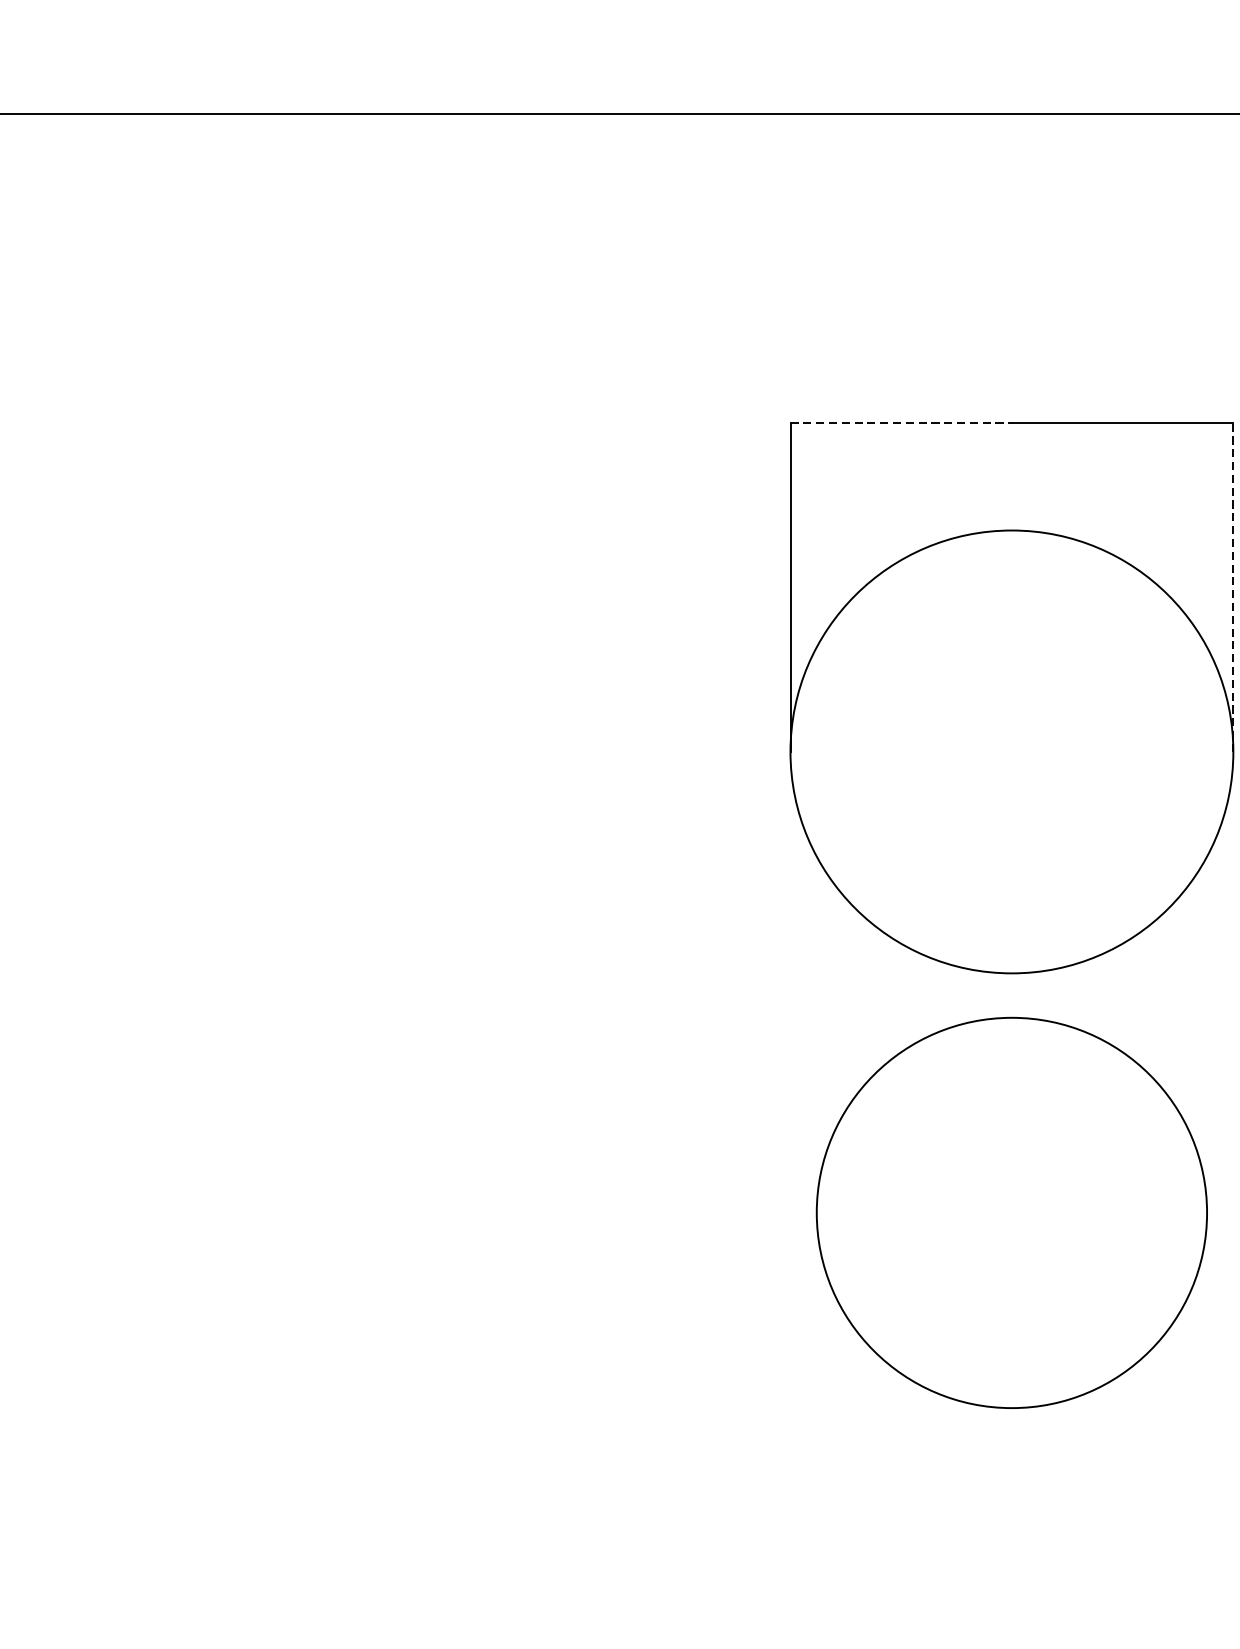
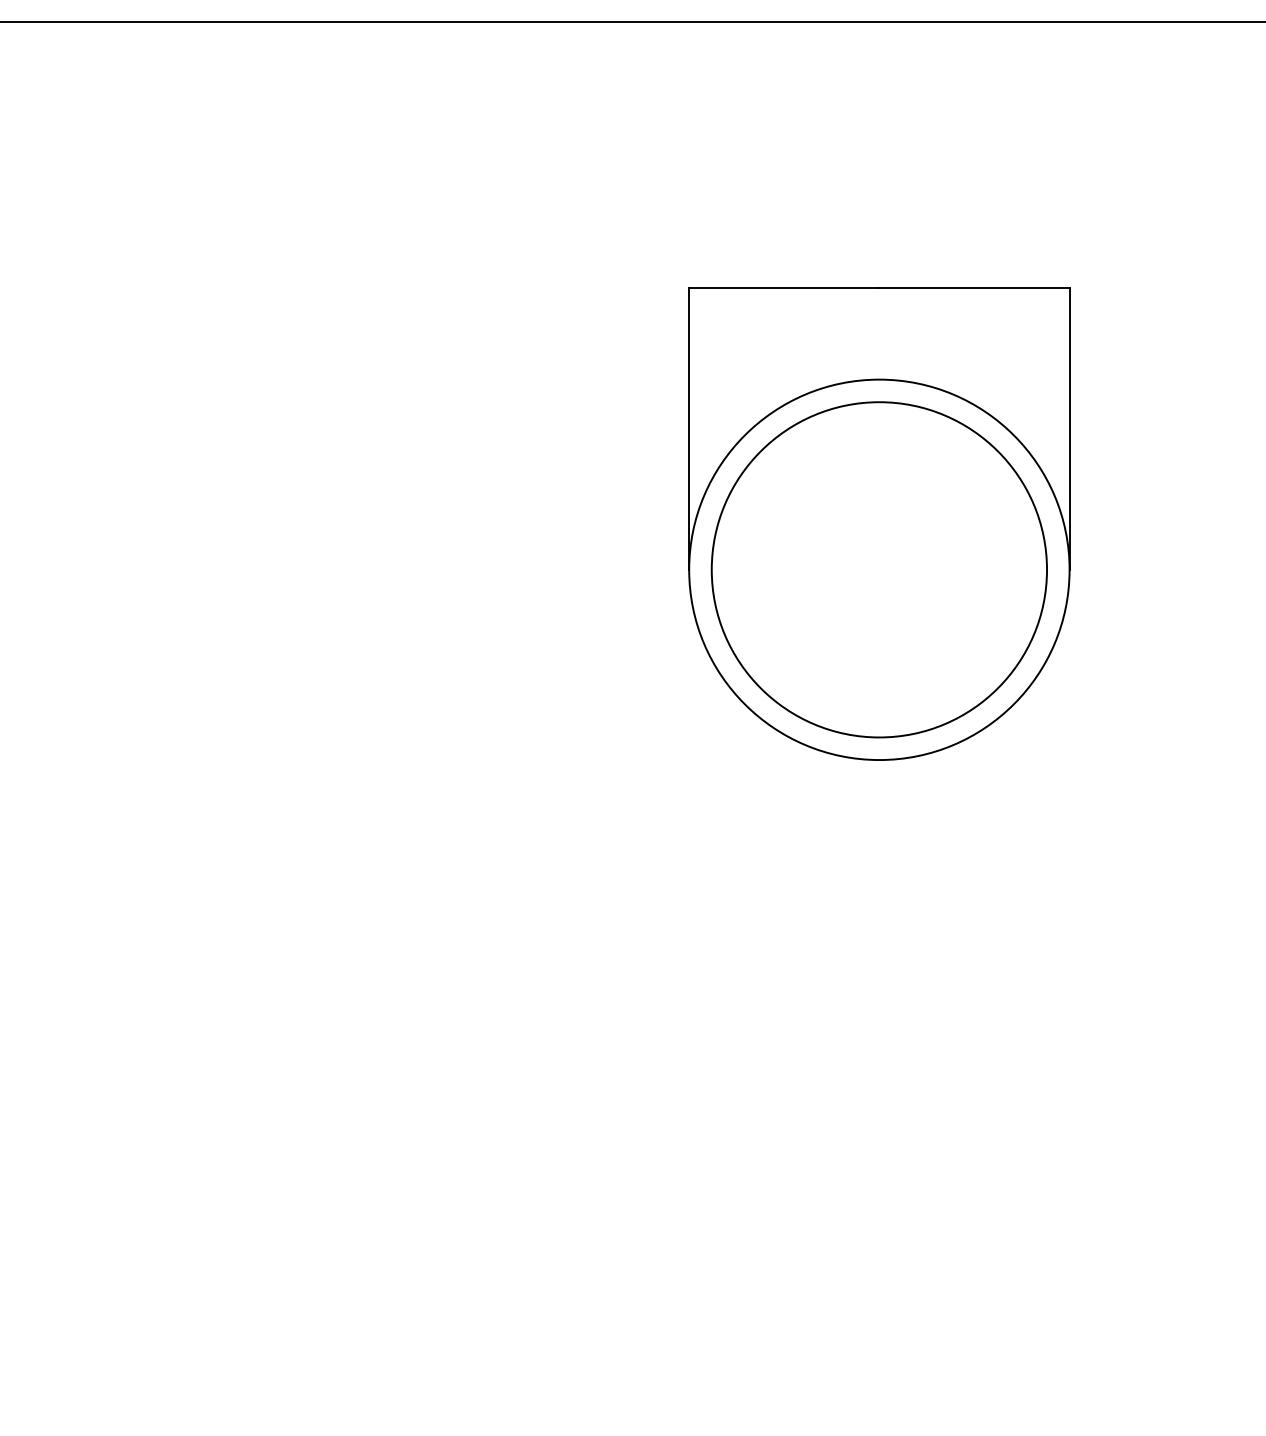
line: (901, 423) -> (784, 287), dashed -> solid
line: (1233, 587) -> (1069, 428), dashed -> solid
circle: (1010, 1212) -> (878, 569), moved

